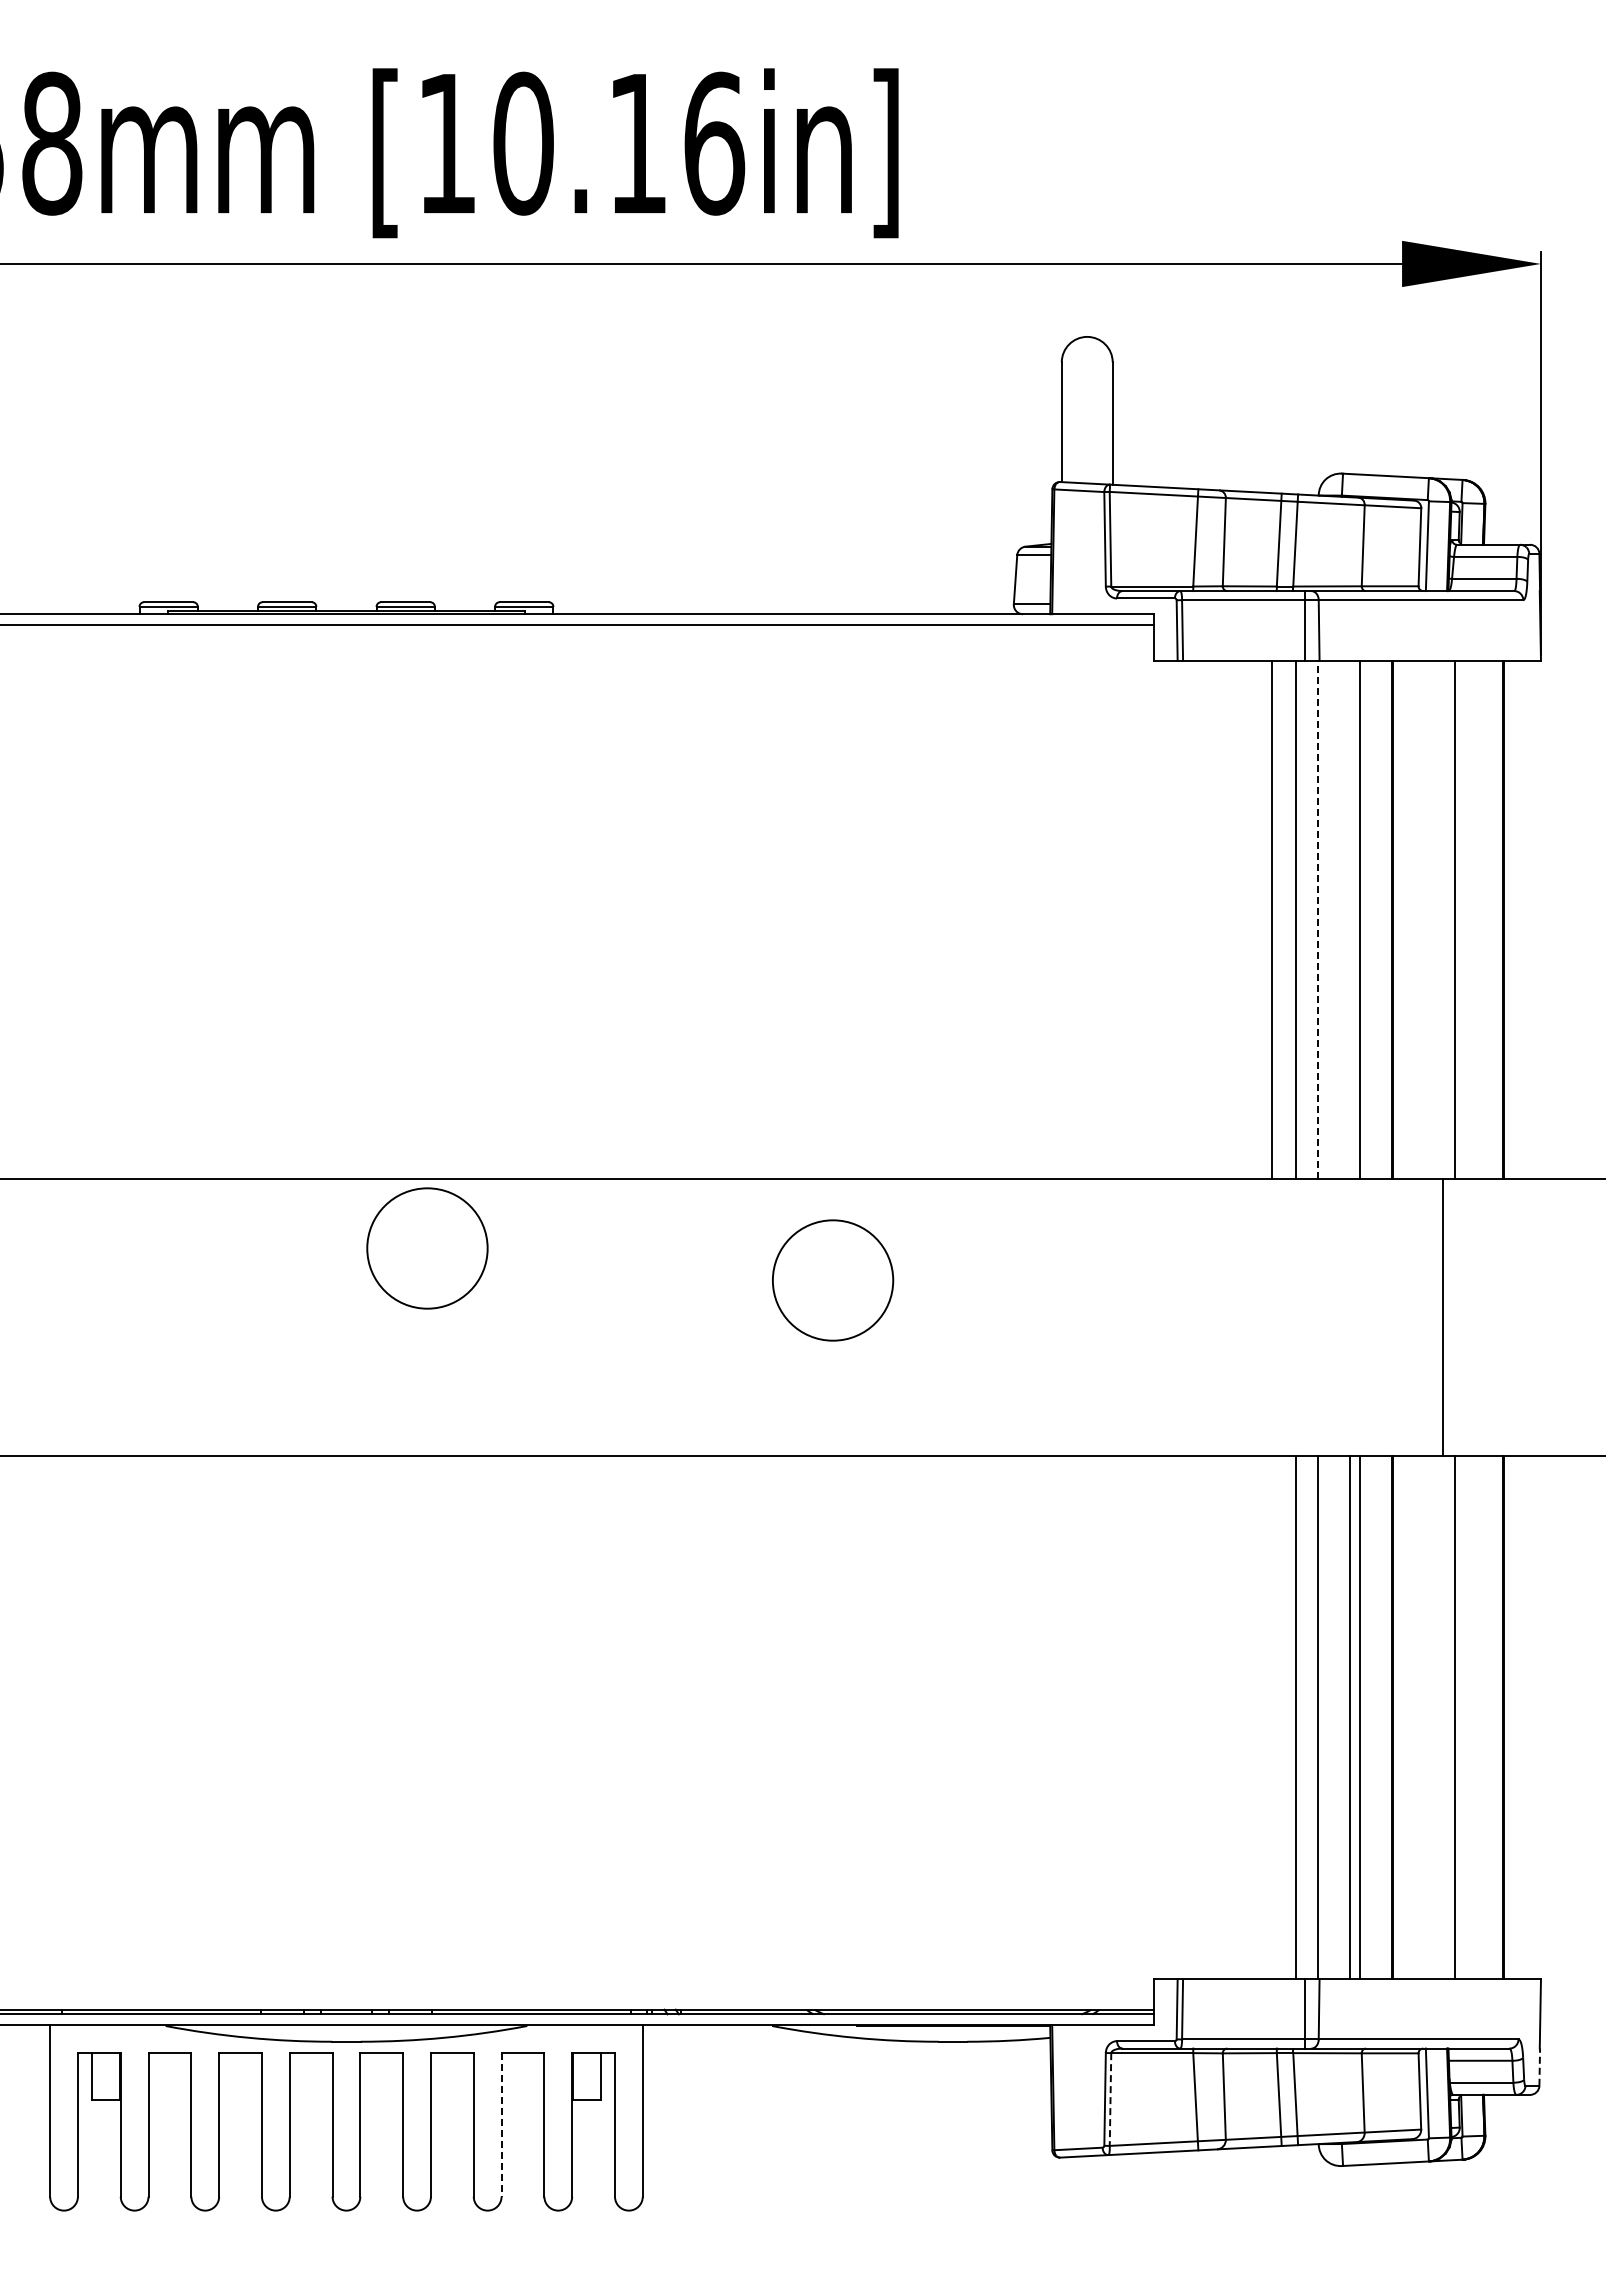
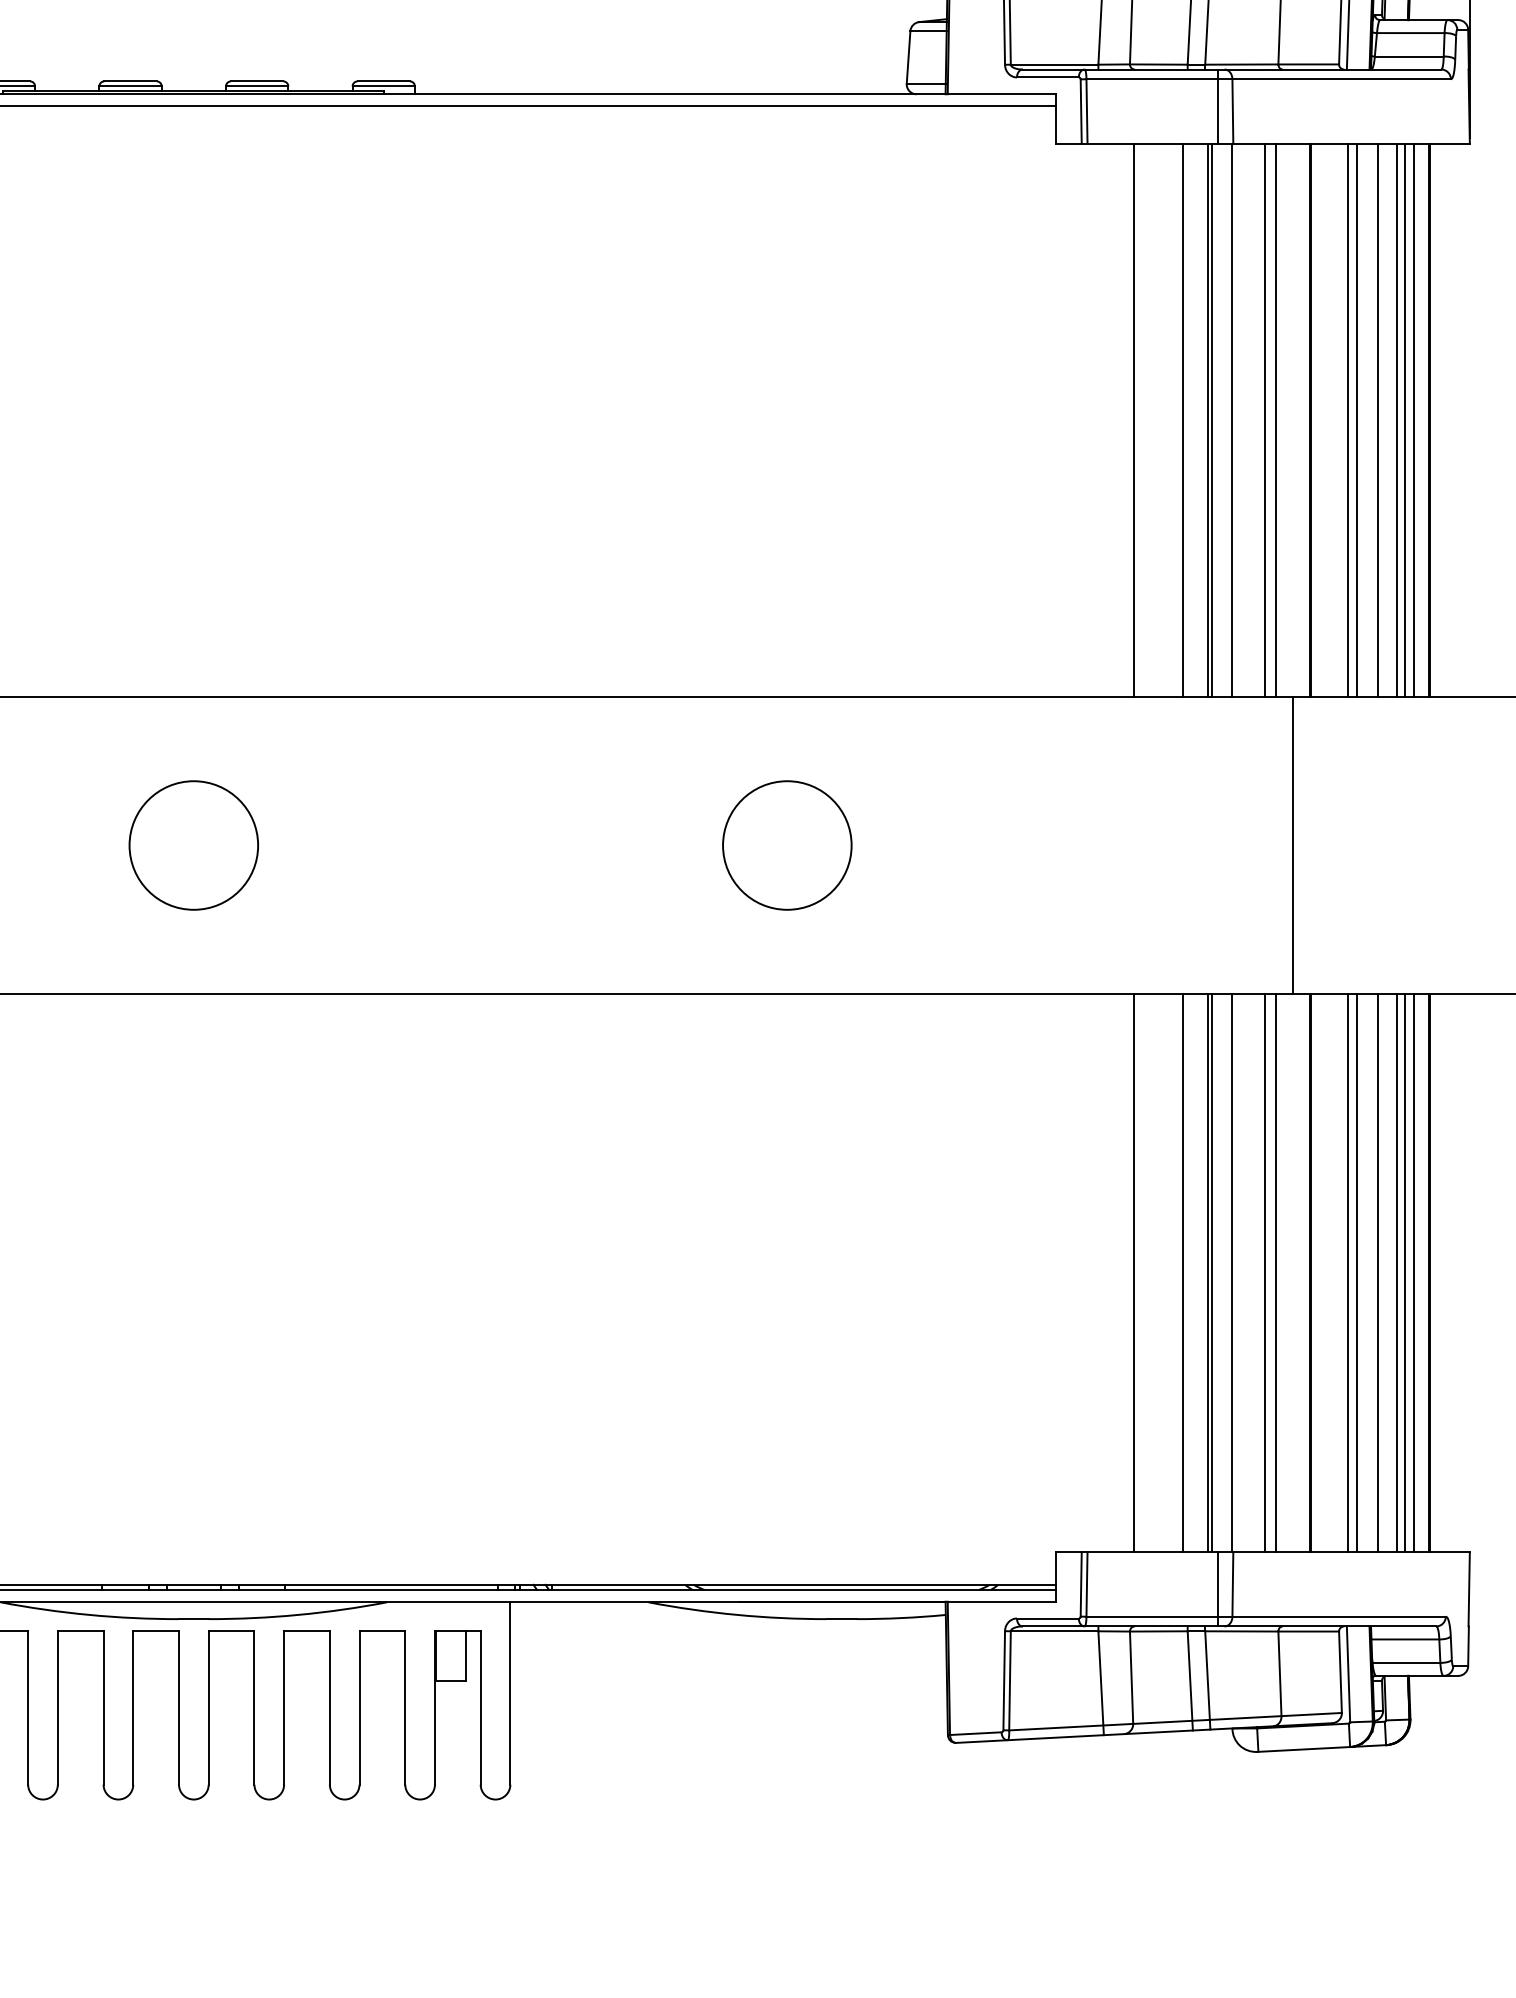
line: (1226, 919) -> (1133, 420), added
line: (1299, 919) -> (1211, 420), added
line: (1317, 919) -> (1231, 420), dashed -> solid
line: (1349, 919) -> (1265, 420), added
line: (1426, 919) -> (1347, 420), added
line: (1435, 919) -> (1357, 420), added
line: (1473, 919) -> (1397, 420), added
line: (1479, 919) -> (1404, 420), added
line: (1489, 919) -> (1414, 420), added
circle: (427, 1248) -> (193, 845), moved
circle: (833, 1280) -> (787, 845), moved
line: (1443, 1317) -> (1293, 845), moved
line: (1226, 1717) -> (1133, 1272), added
line: (1272, 1717) -> (1183, 1272), added
line: (1299, 1717) -> (1211, 1272), added
line: (1426, 1717) -> (1347, 1272), added
line: (1435, 1717) -> (1357, 1272), added
line: (1473, 1717) -> (1397, 1272), added
line: (1479, 1717) -> (1404, 1272), added
line: (1489, 1717) -> (1414, 1272), added
line: (1539, 2067) -> (1468, 1646), dashed -> solid
line: (1110, 2100) -> (1009, 1681), dashed -> solid
line: (501, 2124) -> (359, 1707), dashed -> solid

